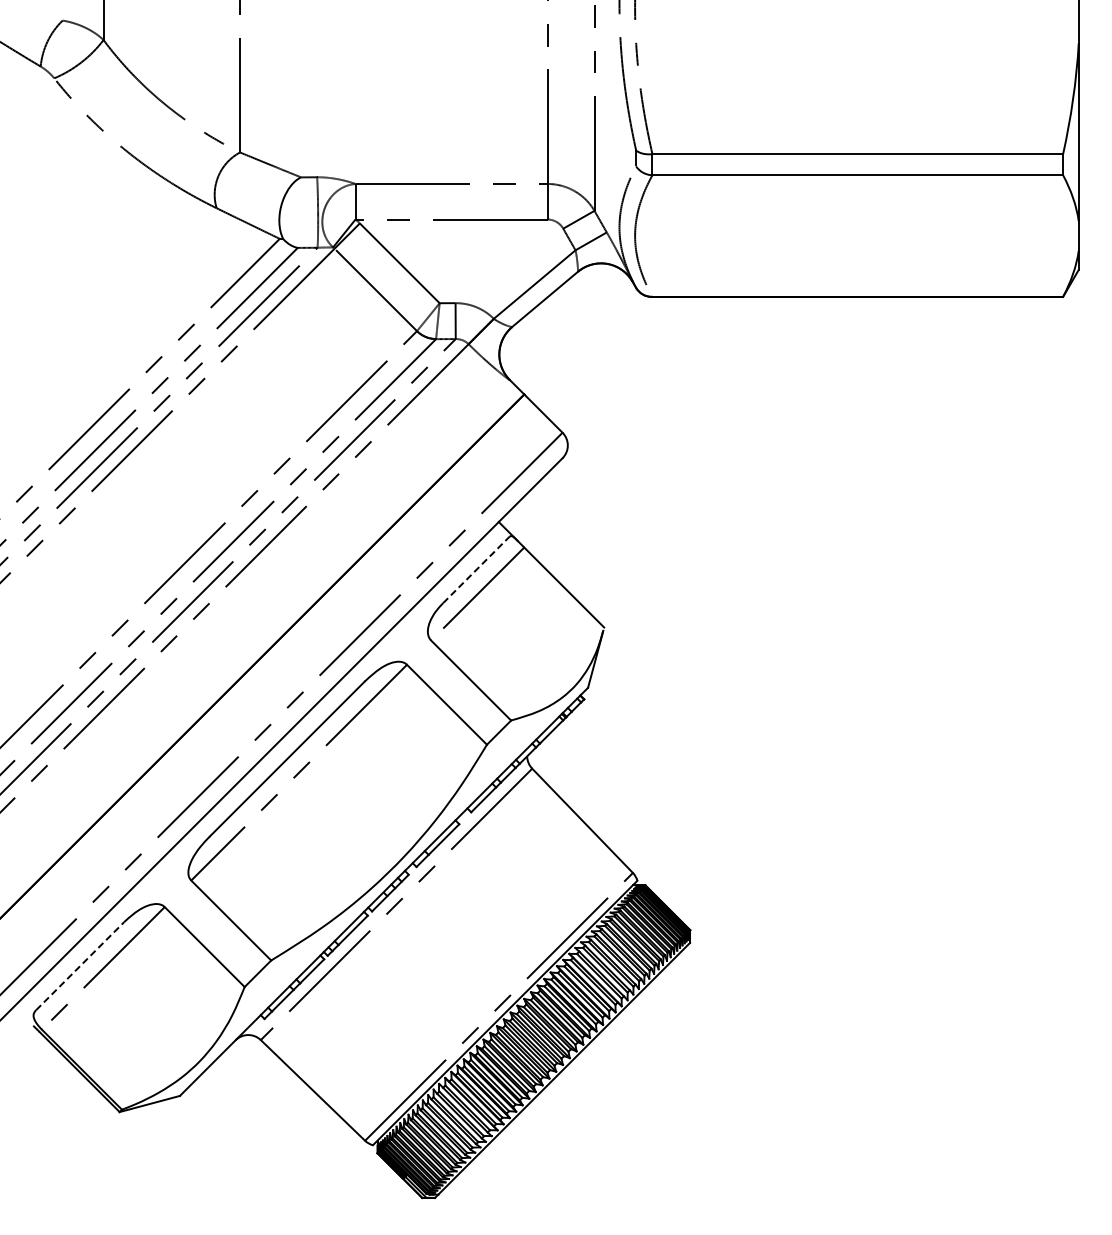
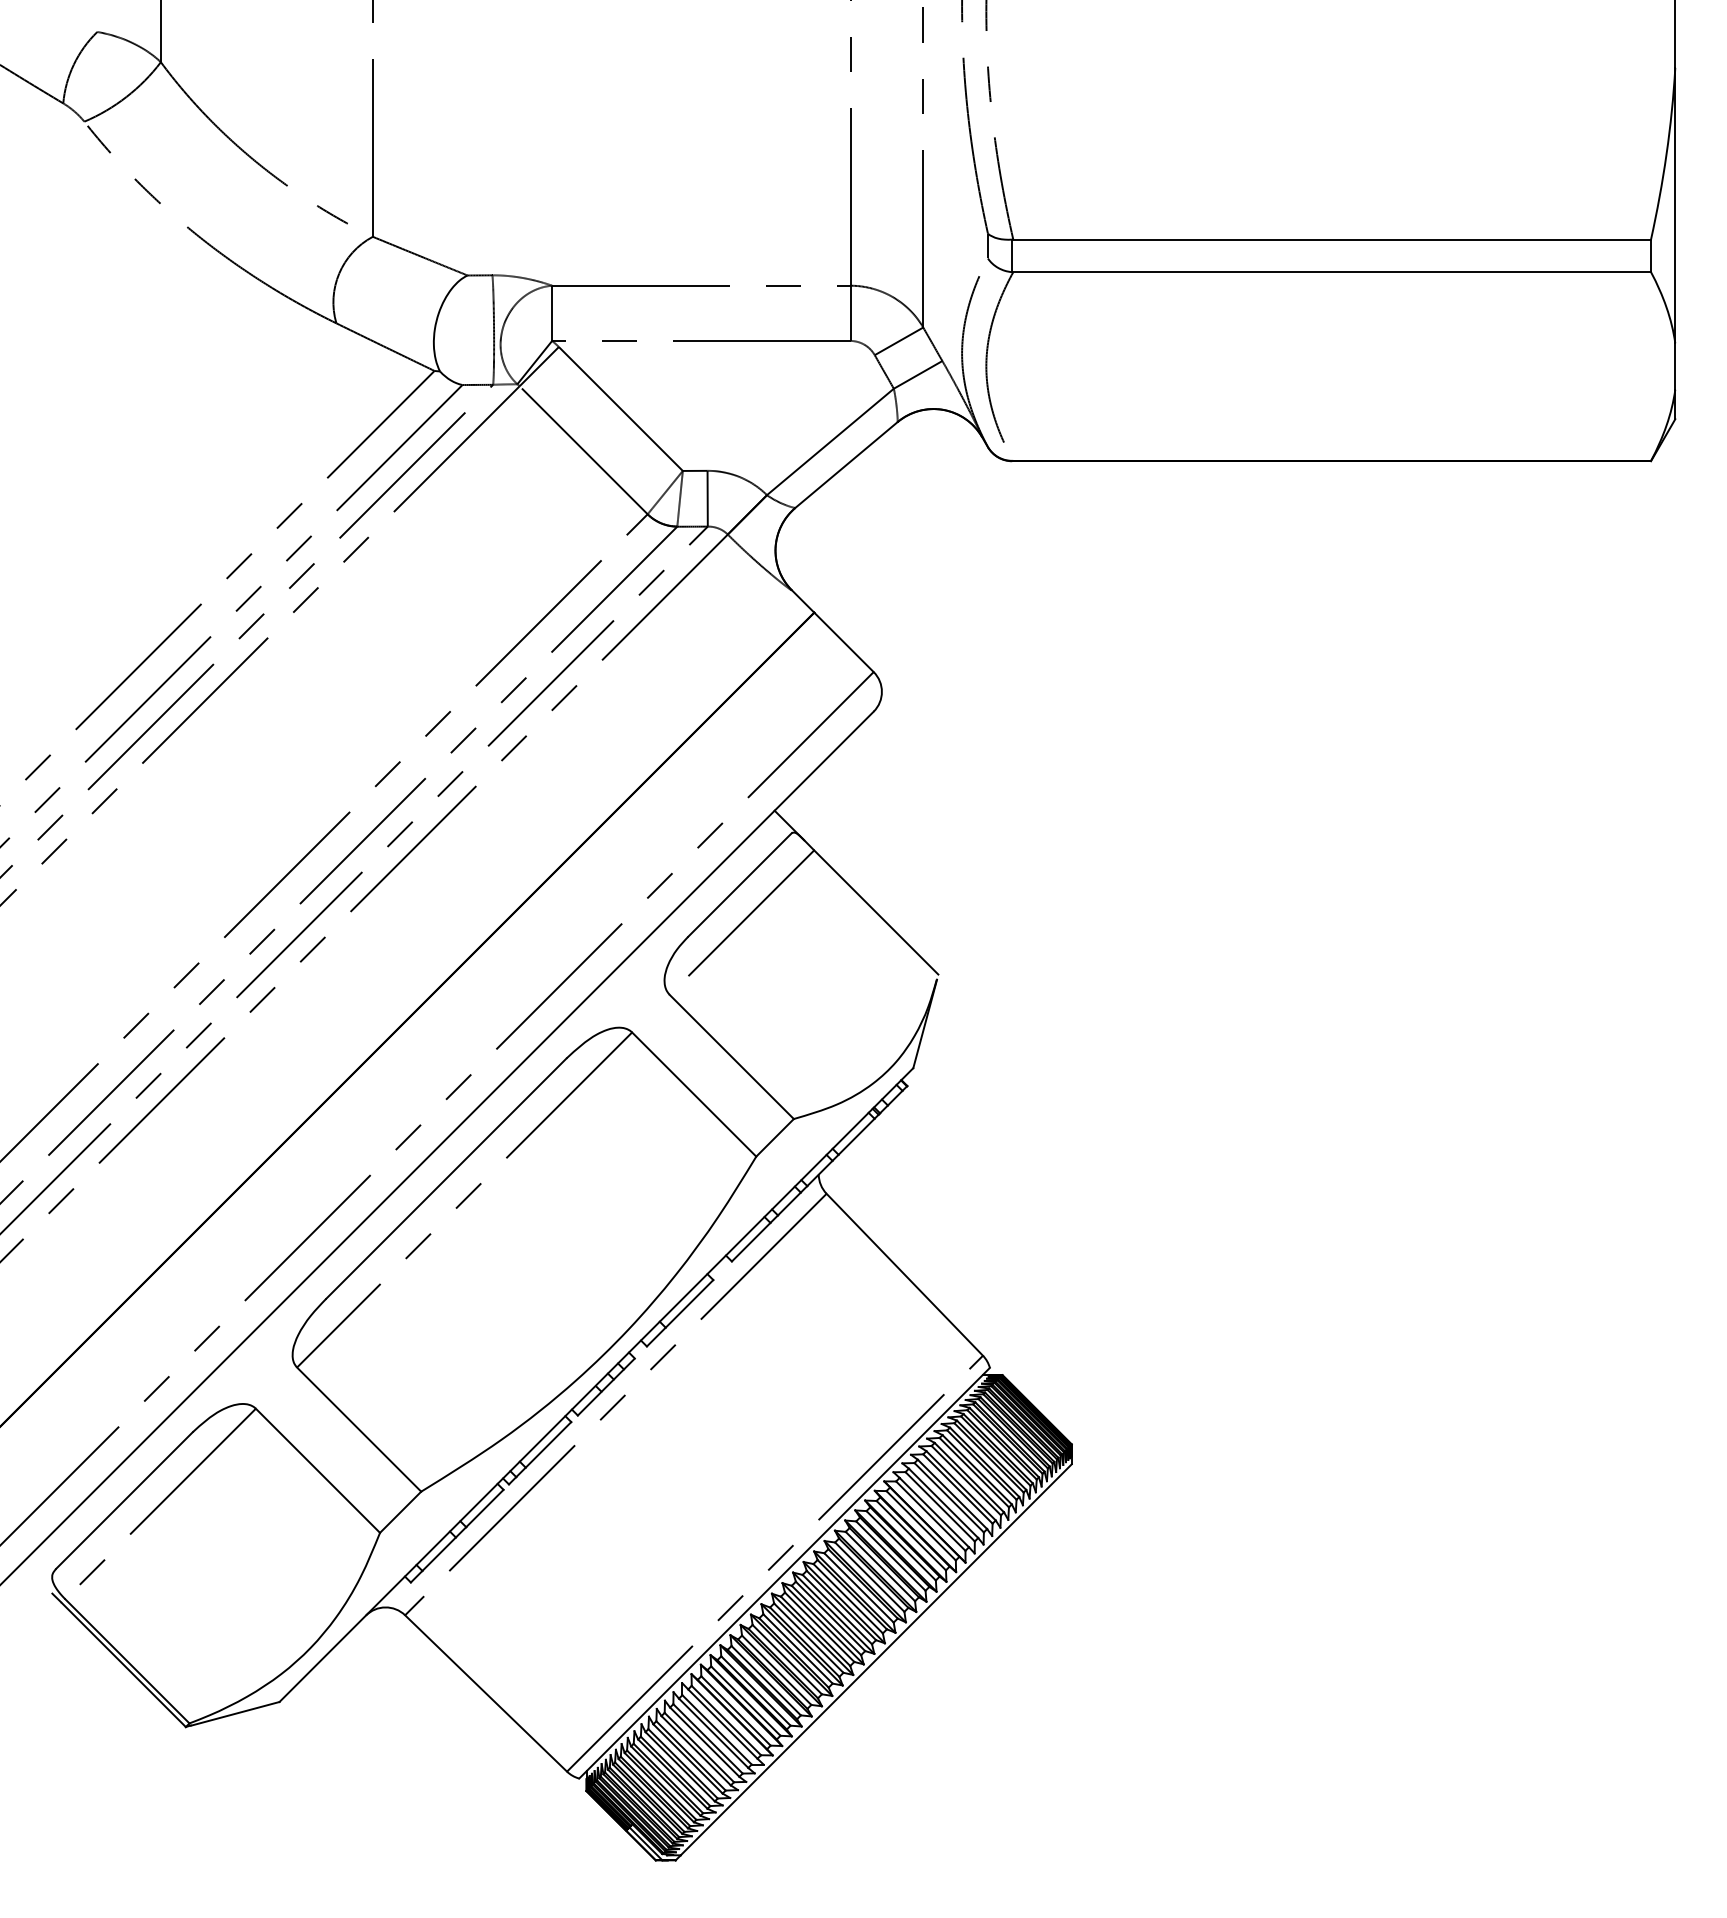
line: (476, 569) -> (740, 884), dashed -> solid
line: (80, 965) -> (125, 1499), dashed -> solid

